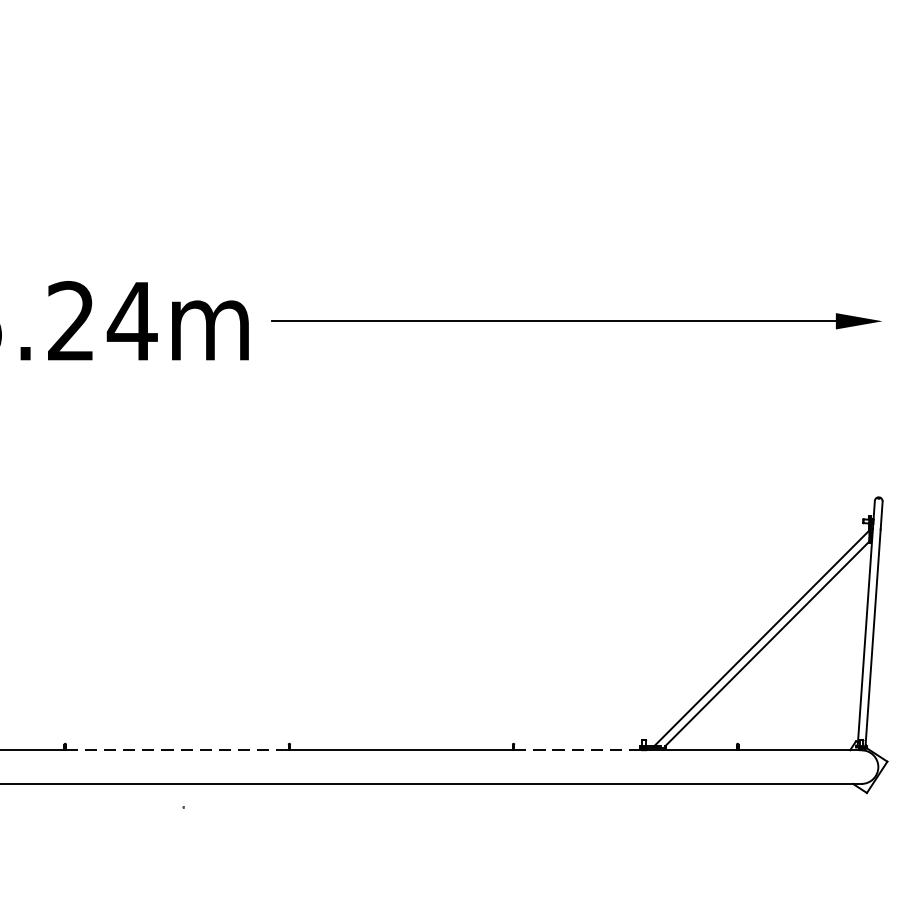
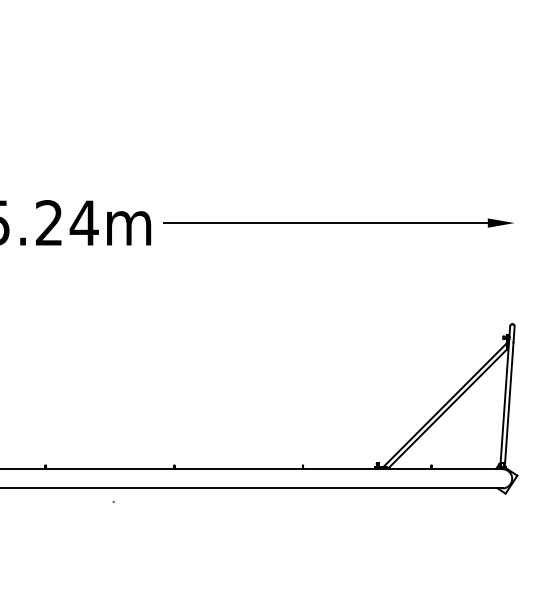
line: (178, 750) -> (110, 469), dashed -> solid
line: (577, 750) -> (339, 469), dashed -> solid

